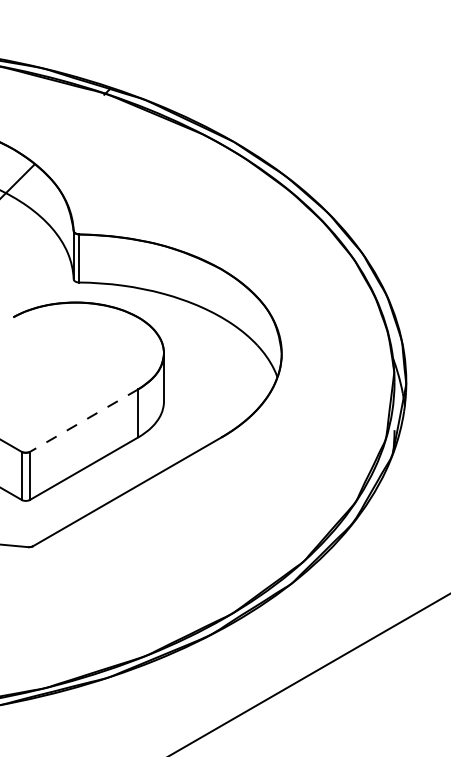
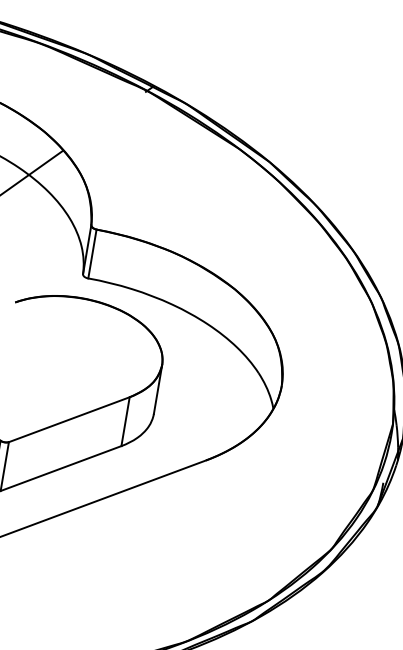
line: (83, 420) -> (68, 419), dashed -> solid

